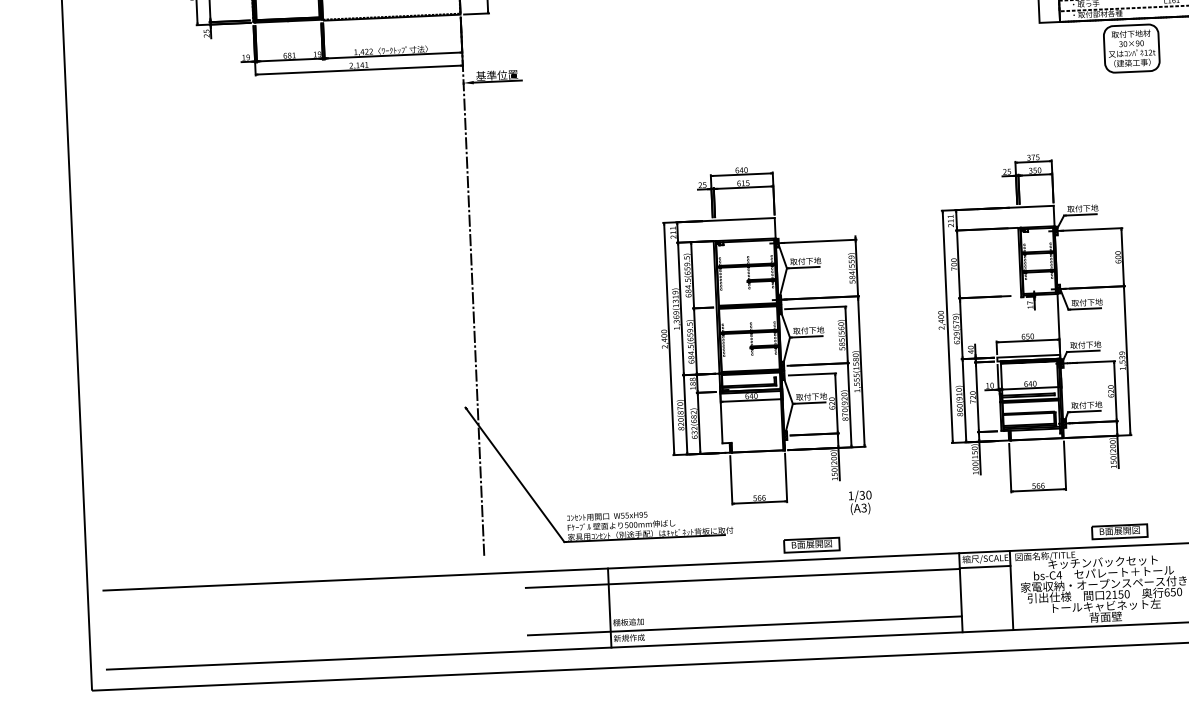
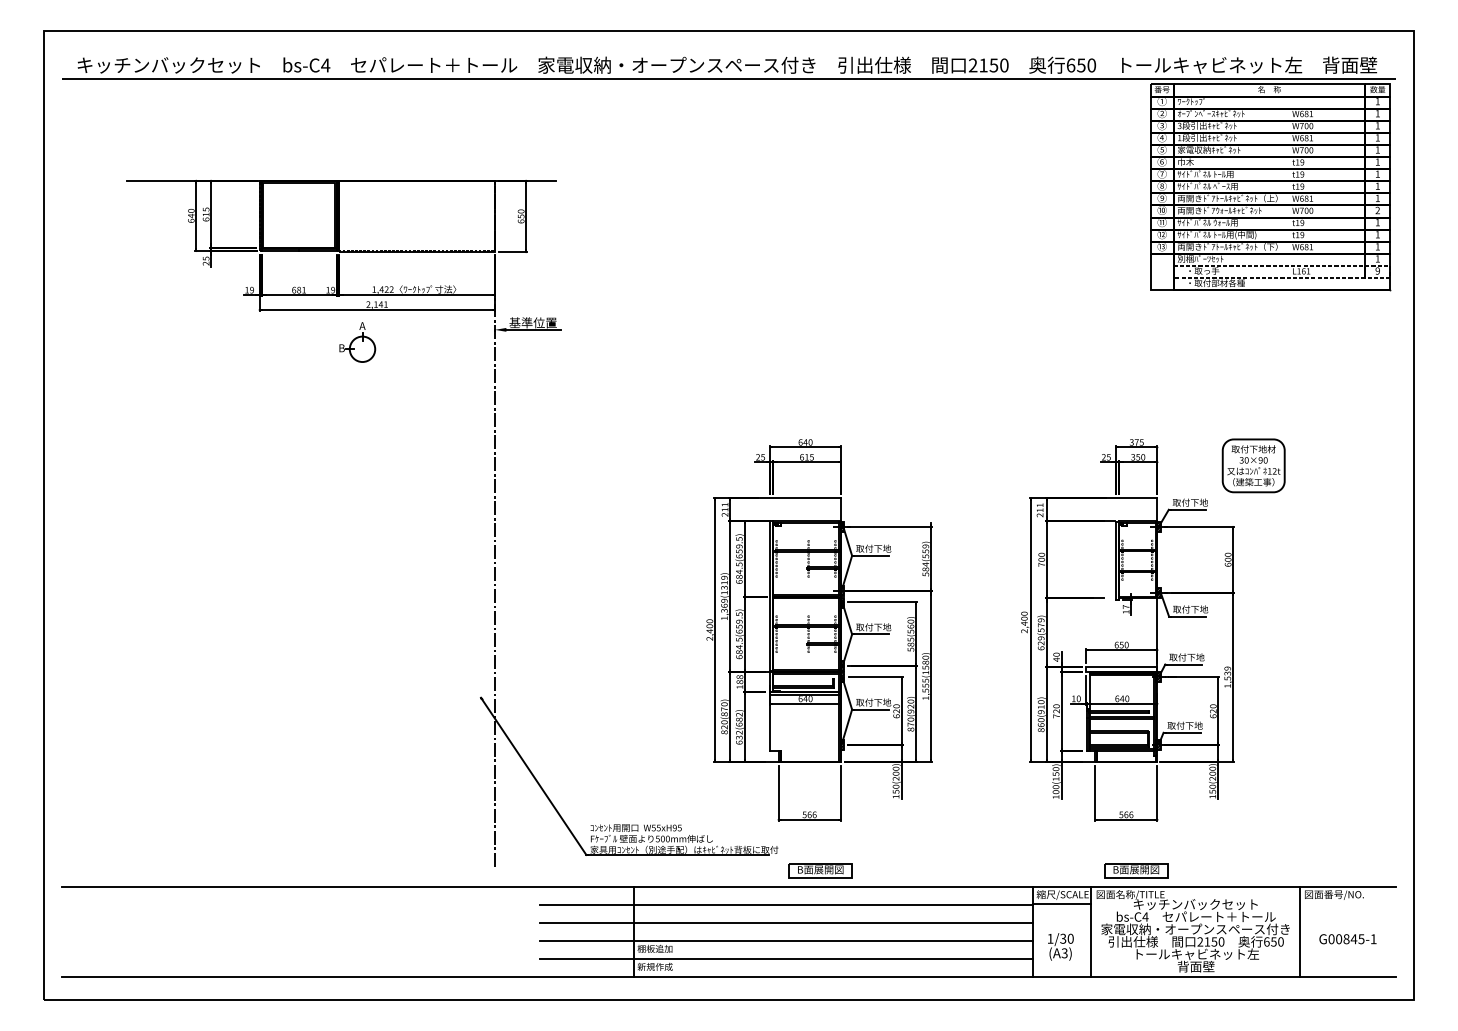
part: (1131, 48) -> (1253, 465), moved
part: (343, 99) -> (357, 342), added
text: (860, 502) -> (1060, 946), moved
part: (1119, 531) -> (1136, 870), moved
part: (811, 544) -> (820, 870), moved
line: (743, 593) -> (786, 922), added
line: (743, 609) -> (786, 940), added

